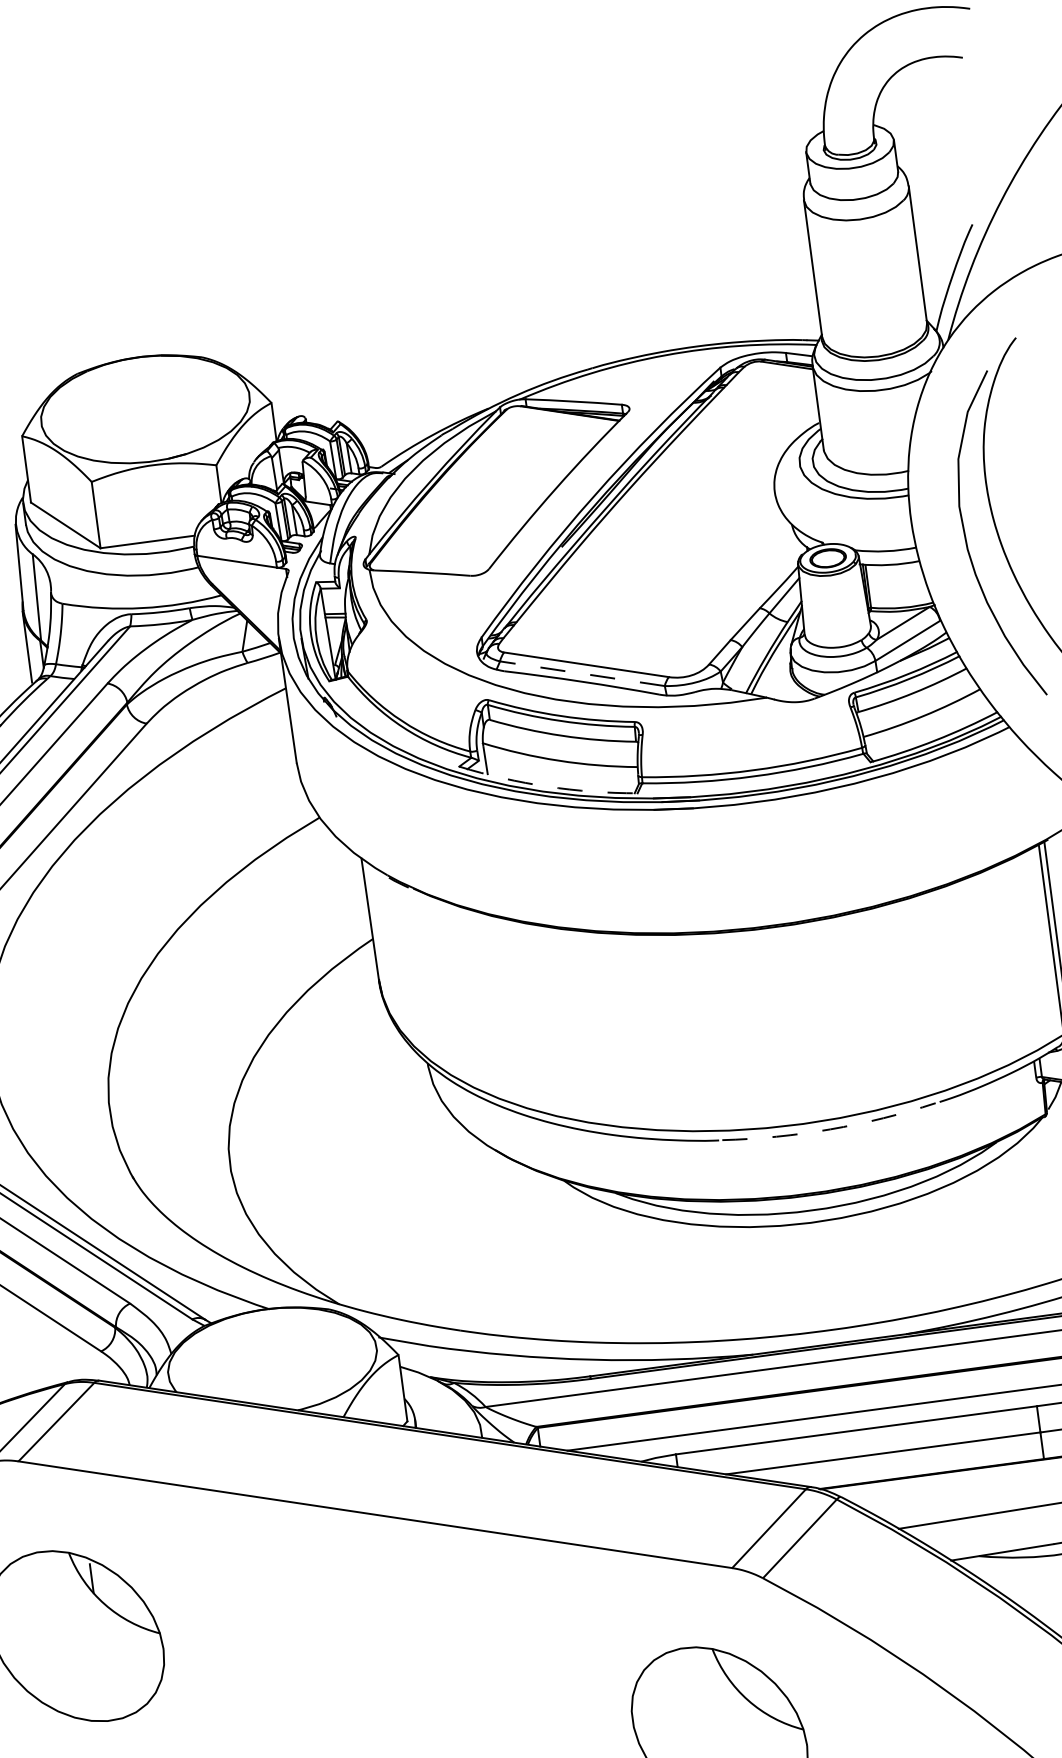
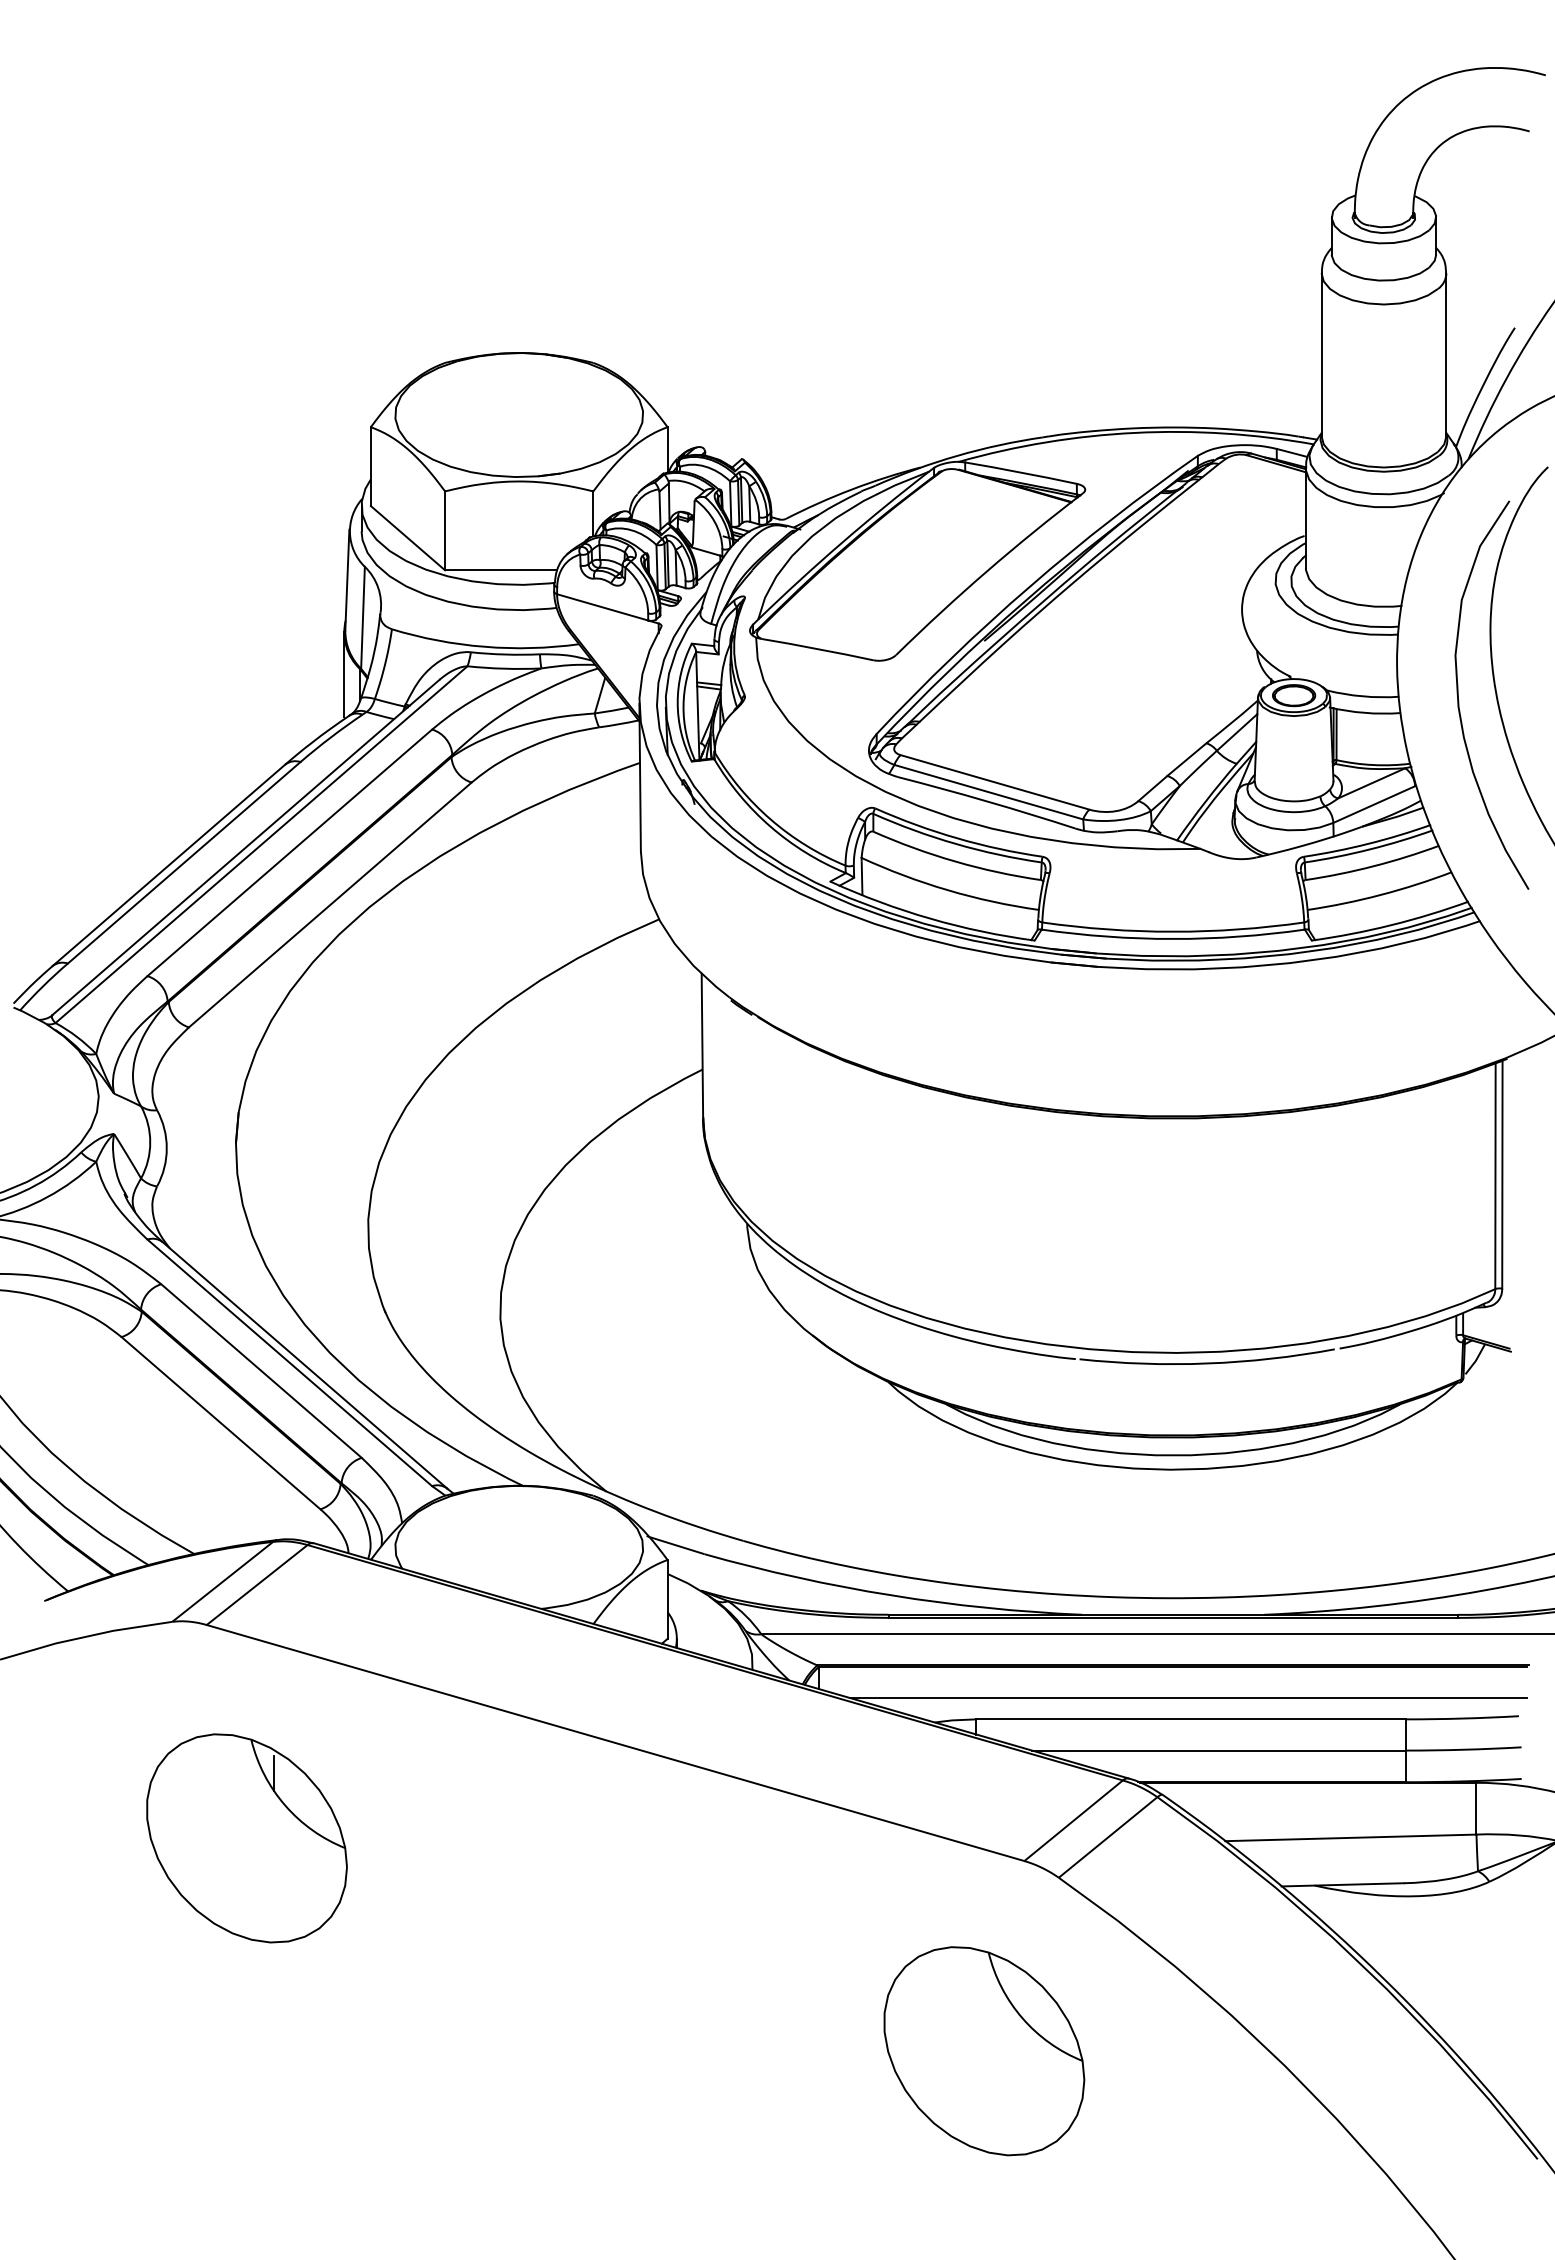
line: (582, 674) -> (988, 792), dashed -> solid
arc: (547, 786) -> (930, 918), dashed -> solid
arc: (830, 1129) -> (1207, 1363), dashed -> solid

